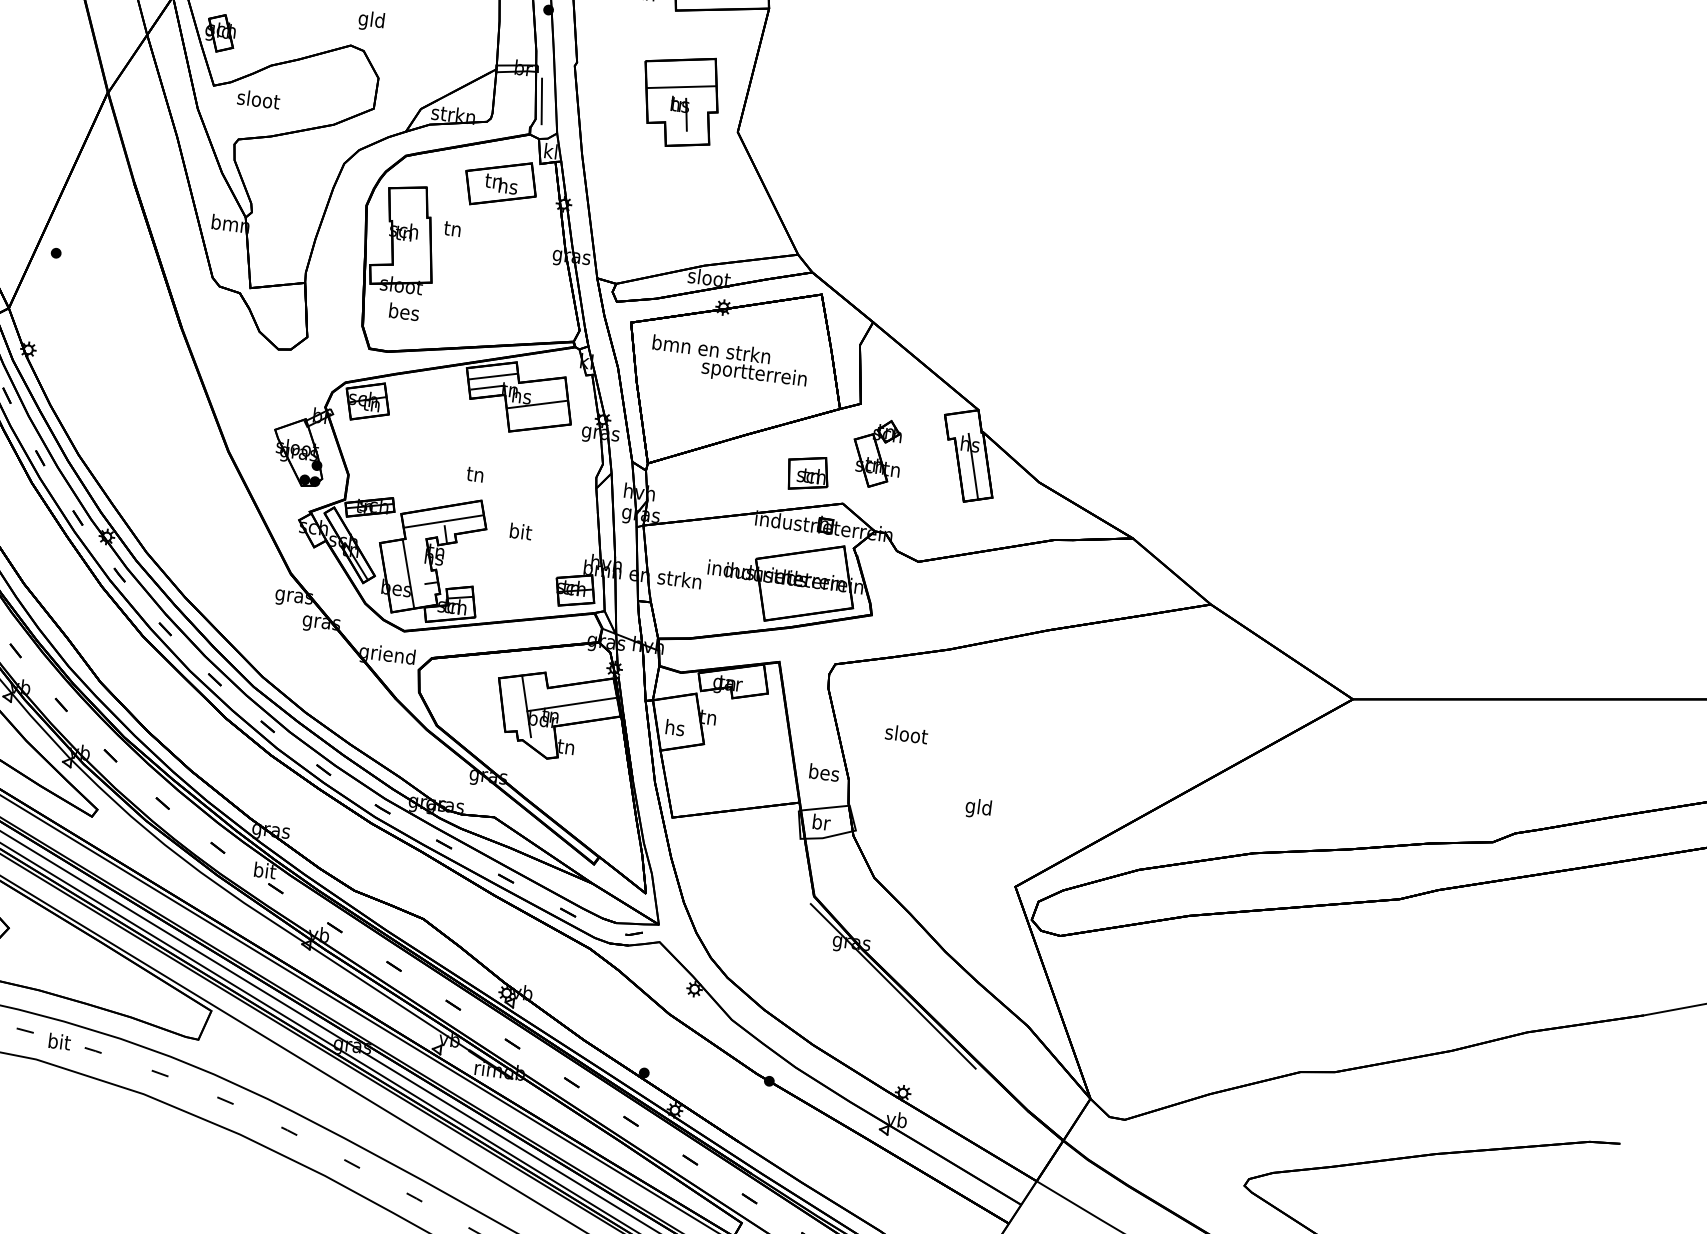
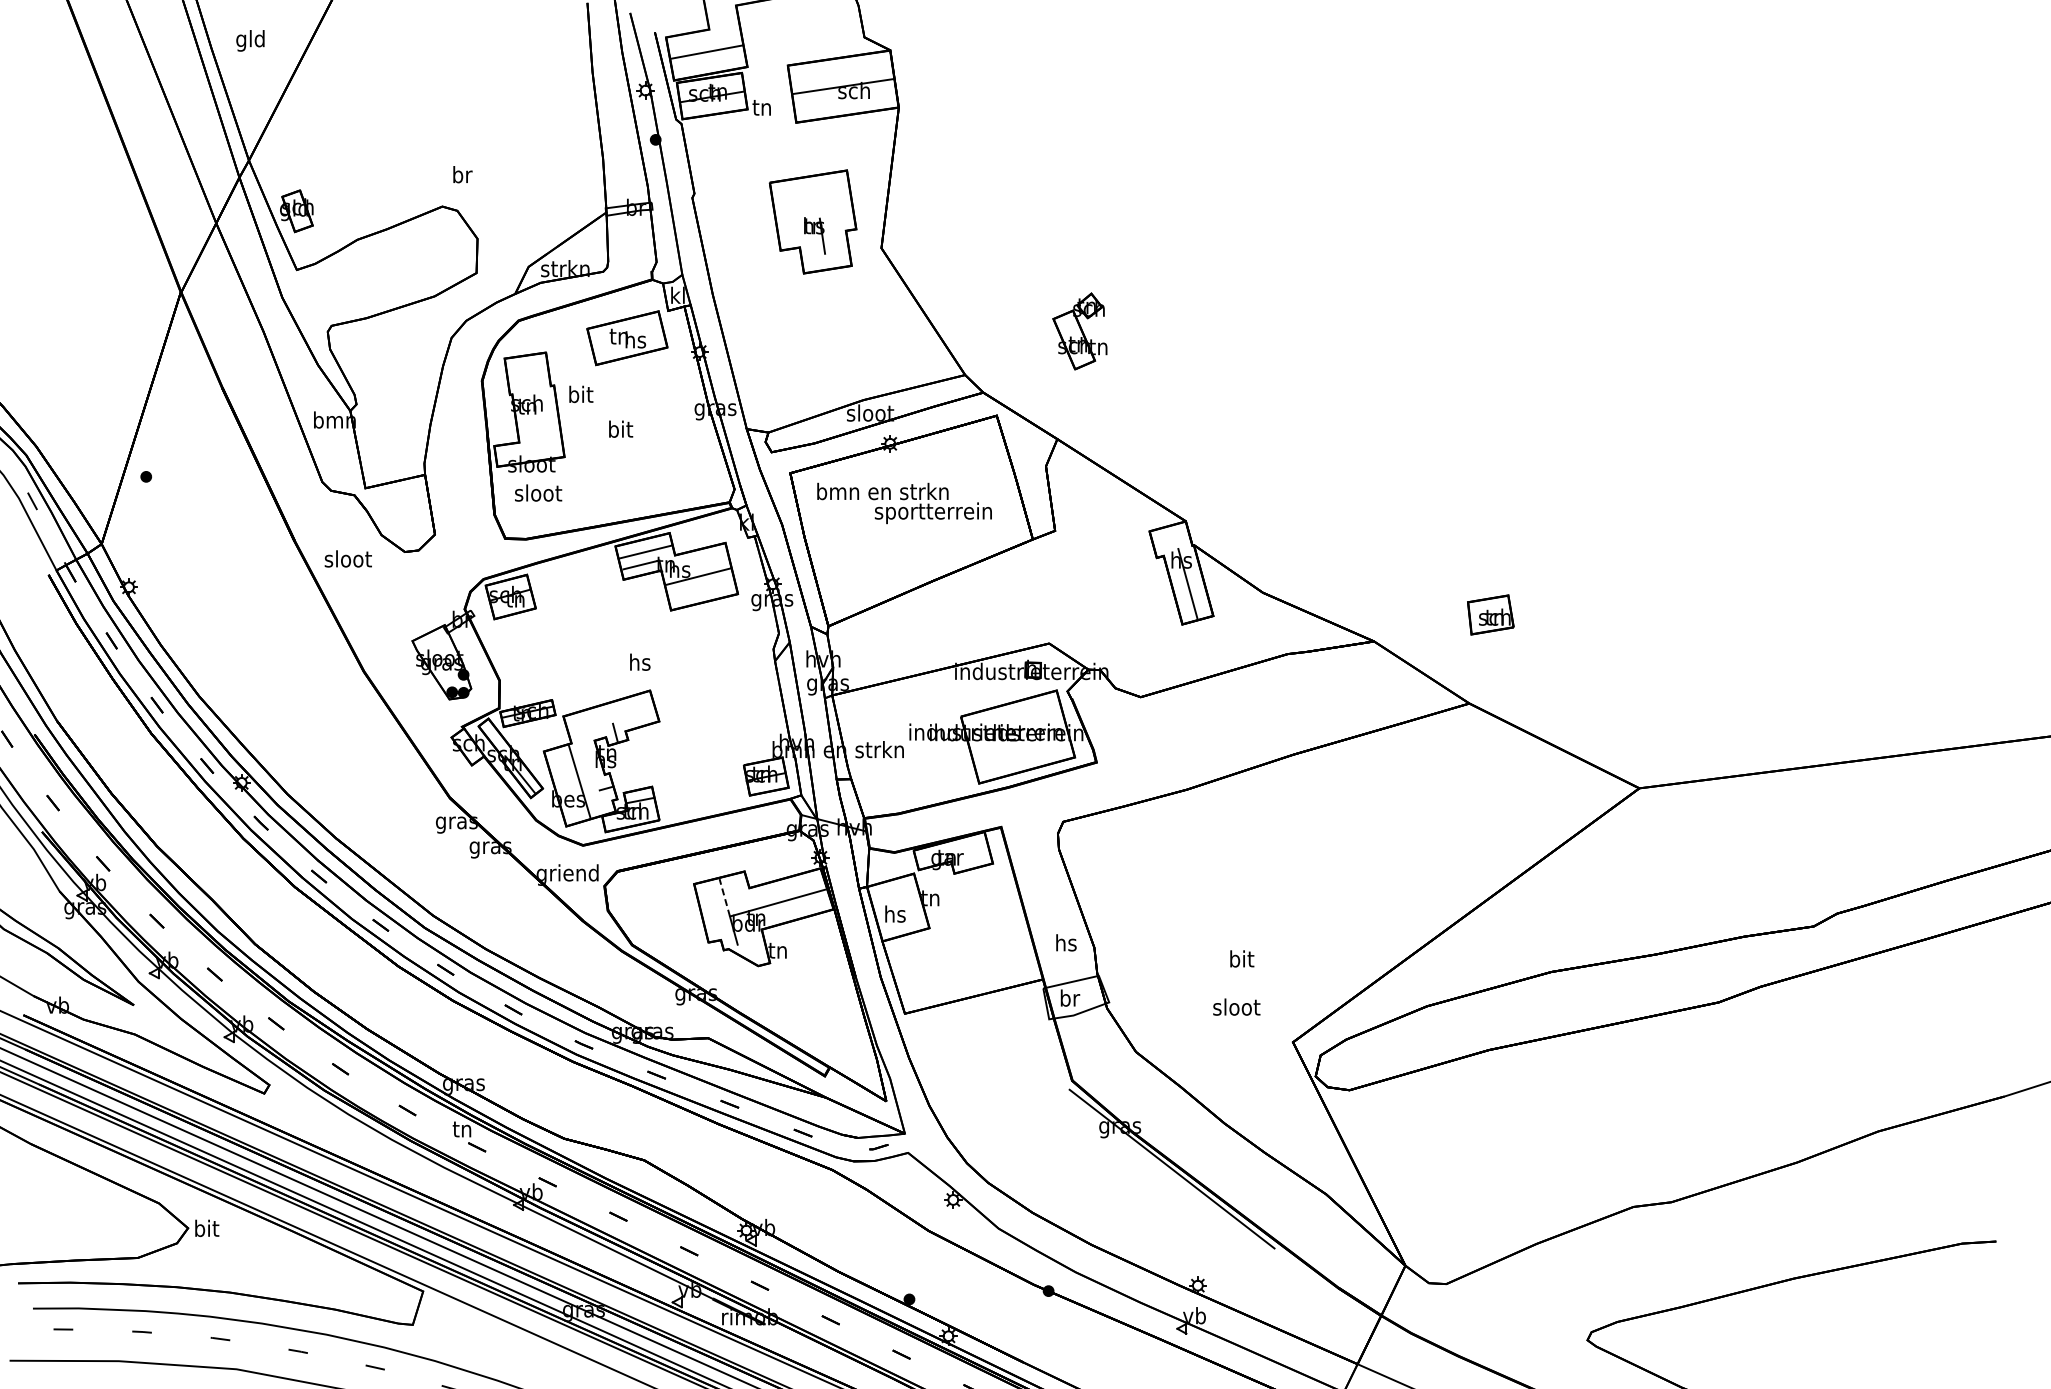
text: (371, 20) -> (461, 176), gld -> br
line: (680, 87) -> (812, 206), removed
text: (258, 98) -> (347, 558), moved
line: (541, 101) -> (660, 241), removed
text: (453, 228) -> (581, 394), tn -> bit
text: (404, 311) -> (538, 492), bes -> sloot
part: (876, 453) -> (1079, 331), moved
part: (808, 472) -> (1490, 614), moved
text: (476, 473) -> (640, 661), tn -> hs
line: (443, 521) -> (610, 718), removed
text: (521, 531) -> (621, 428), moved
line: (524, 693) -> (724, 897), solid -> dashed
text: (906, 733) -> (1236, 1006), moved
text: (824, 772) -> (1066, 942), bes -> hs
text: (978, 808) -> (1241, 960), gld -> bit
text: (265, 870) -> (463, 1128), bit -> tn
text: (60, 1040) -> (207, 1227), moved

